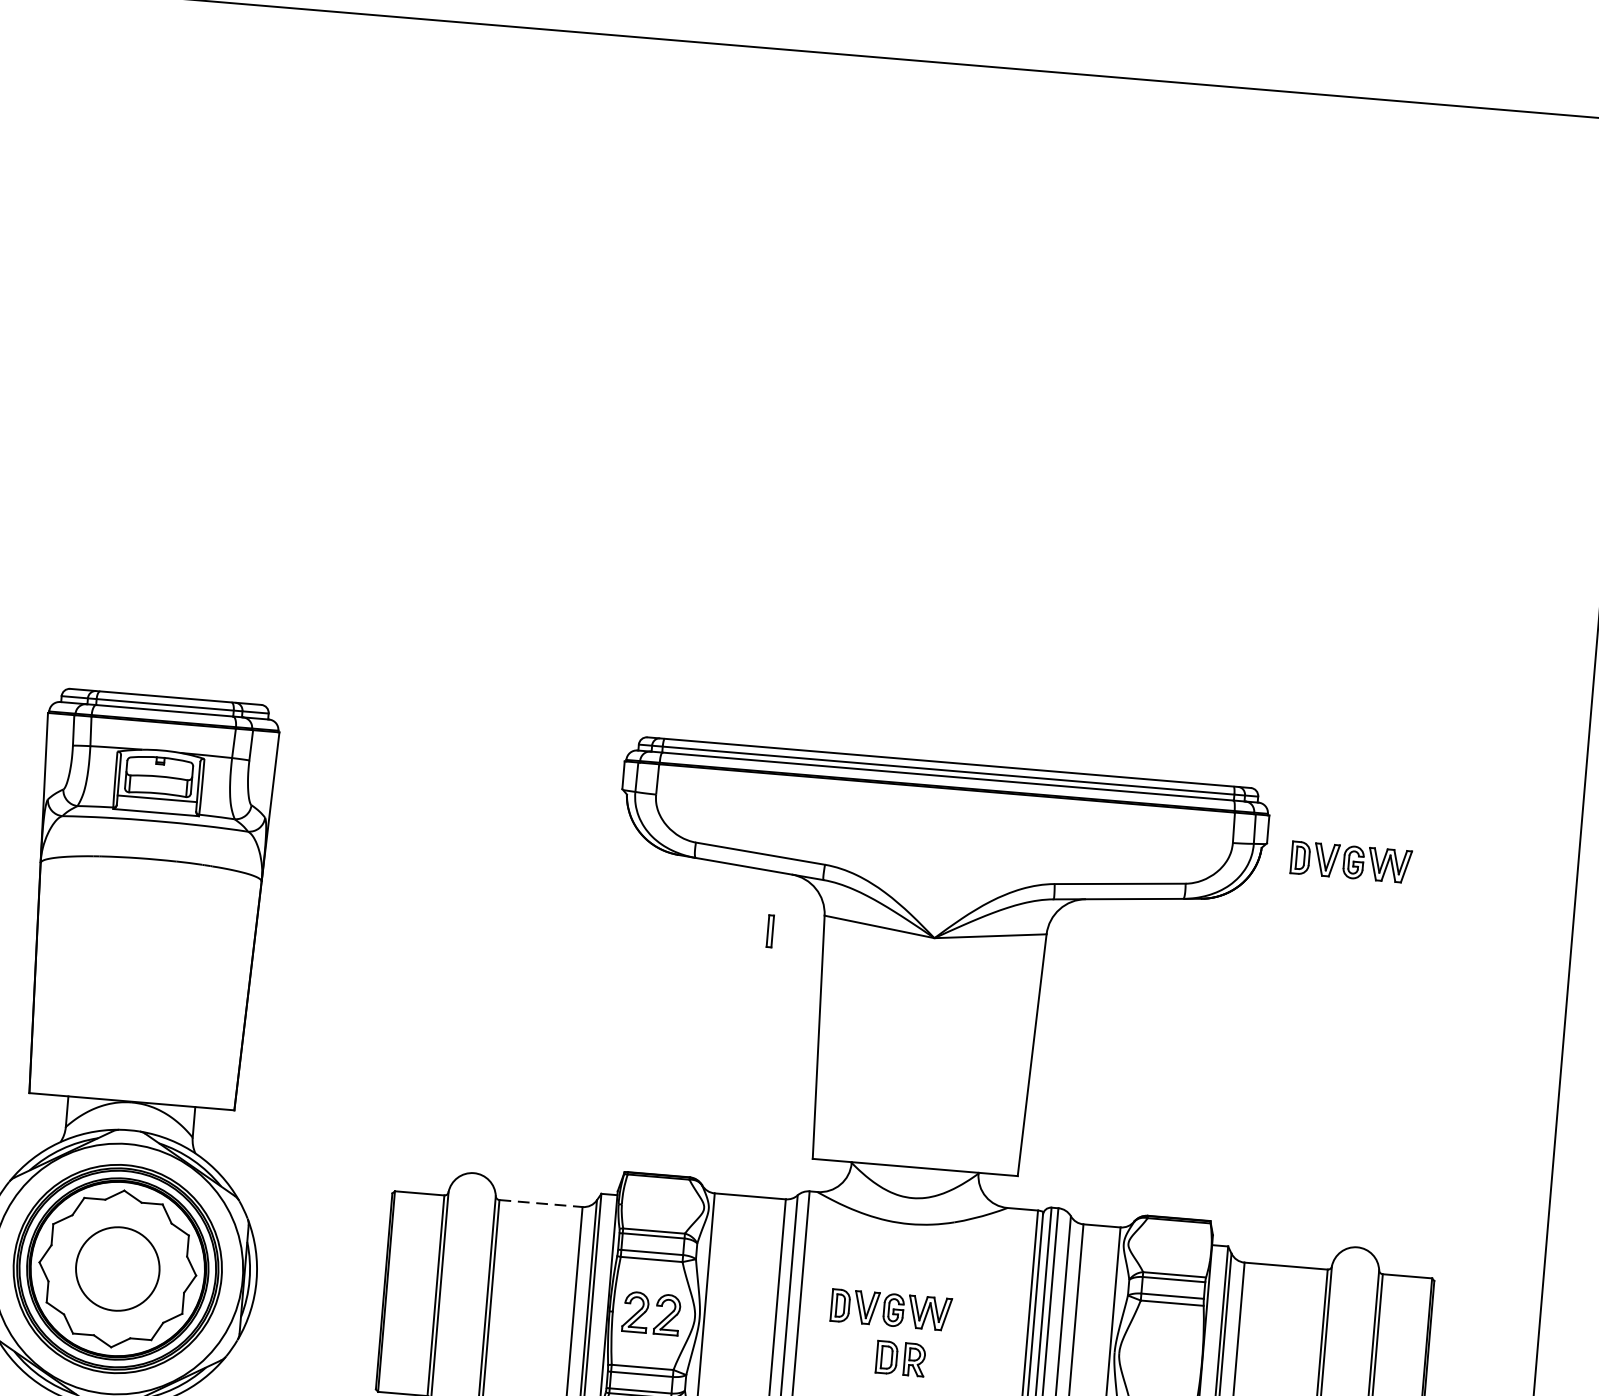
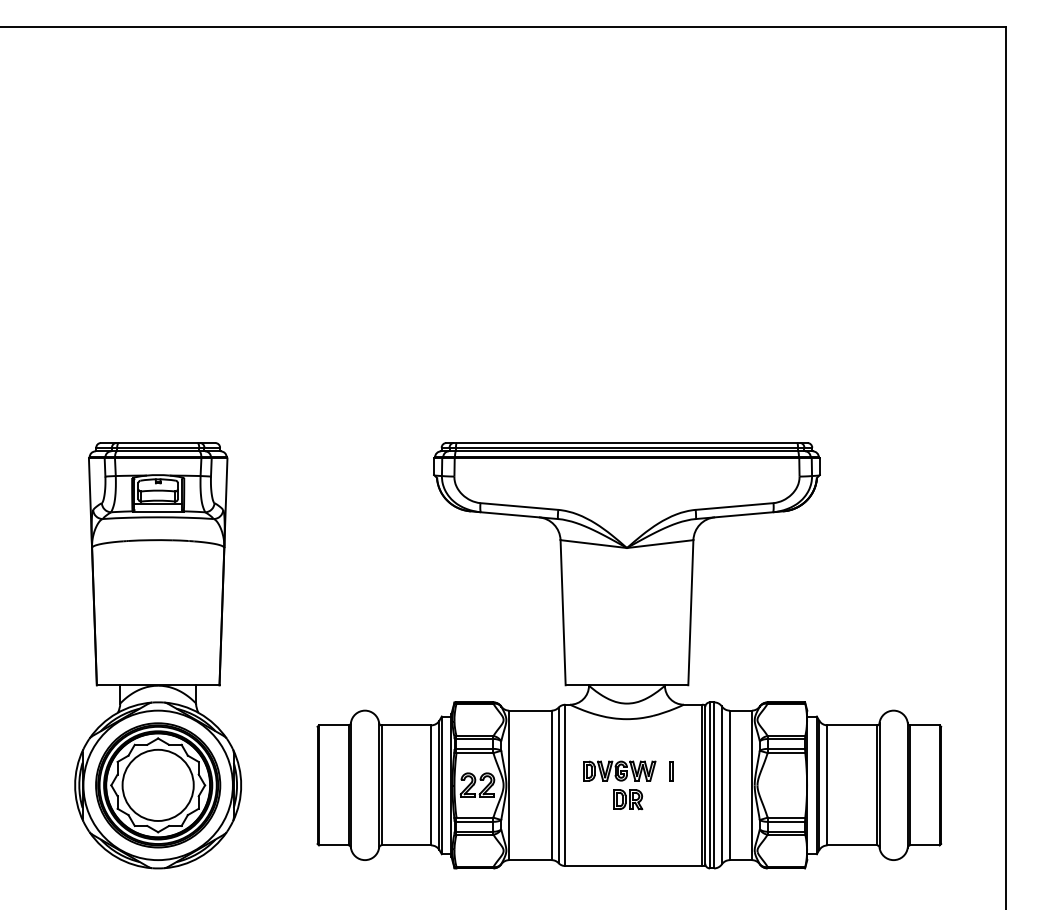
part: (1350, 861) -> (870, 481), removed
line: (769, 931) -> (670, 771), moved
line: (541, 1203) -> (406, 725), dashed -> solid
circle: (116, 1267) -> (157, 784), size x1.43

